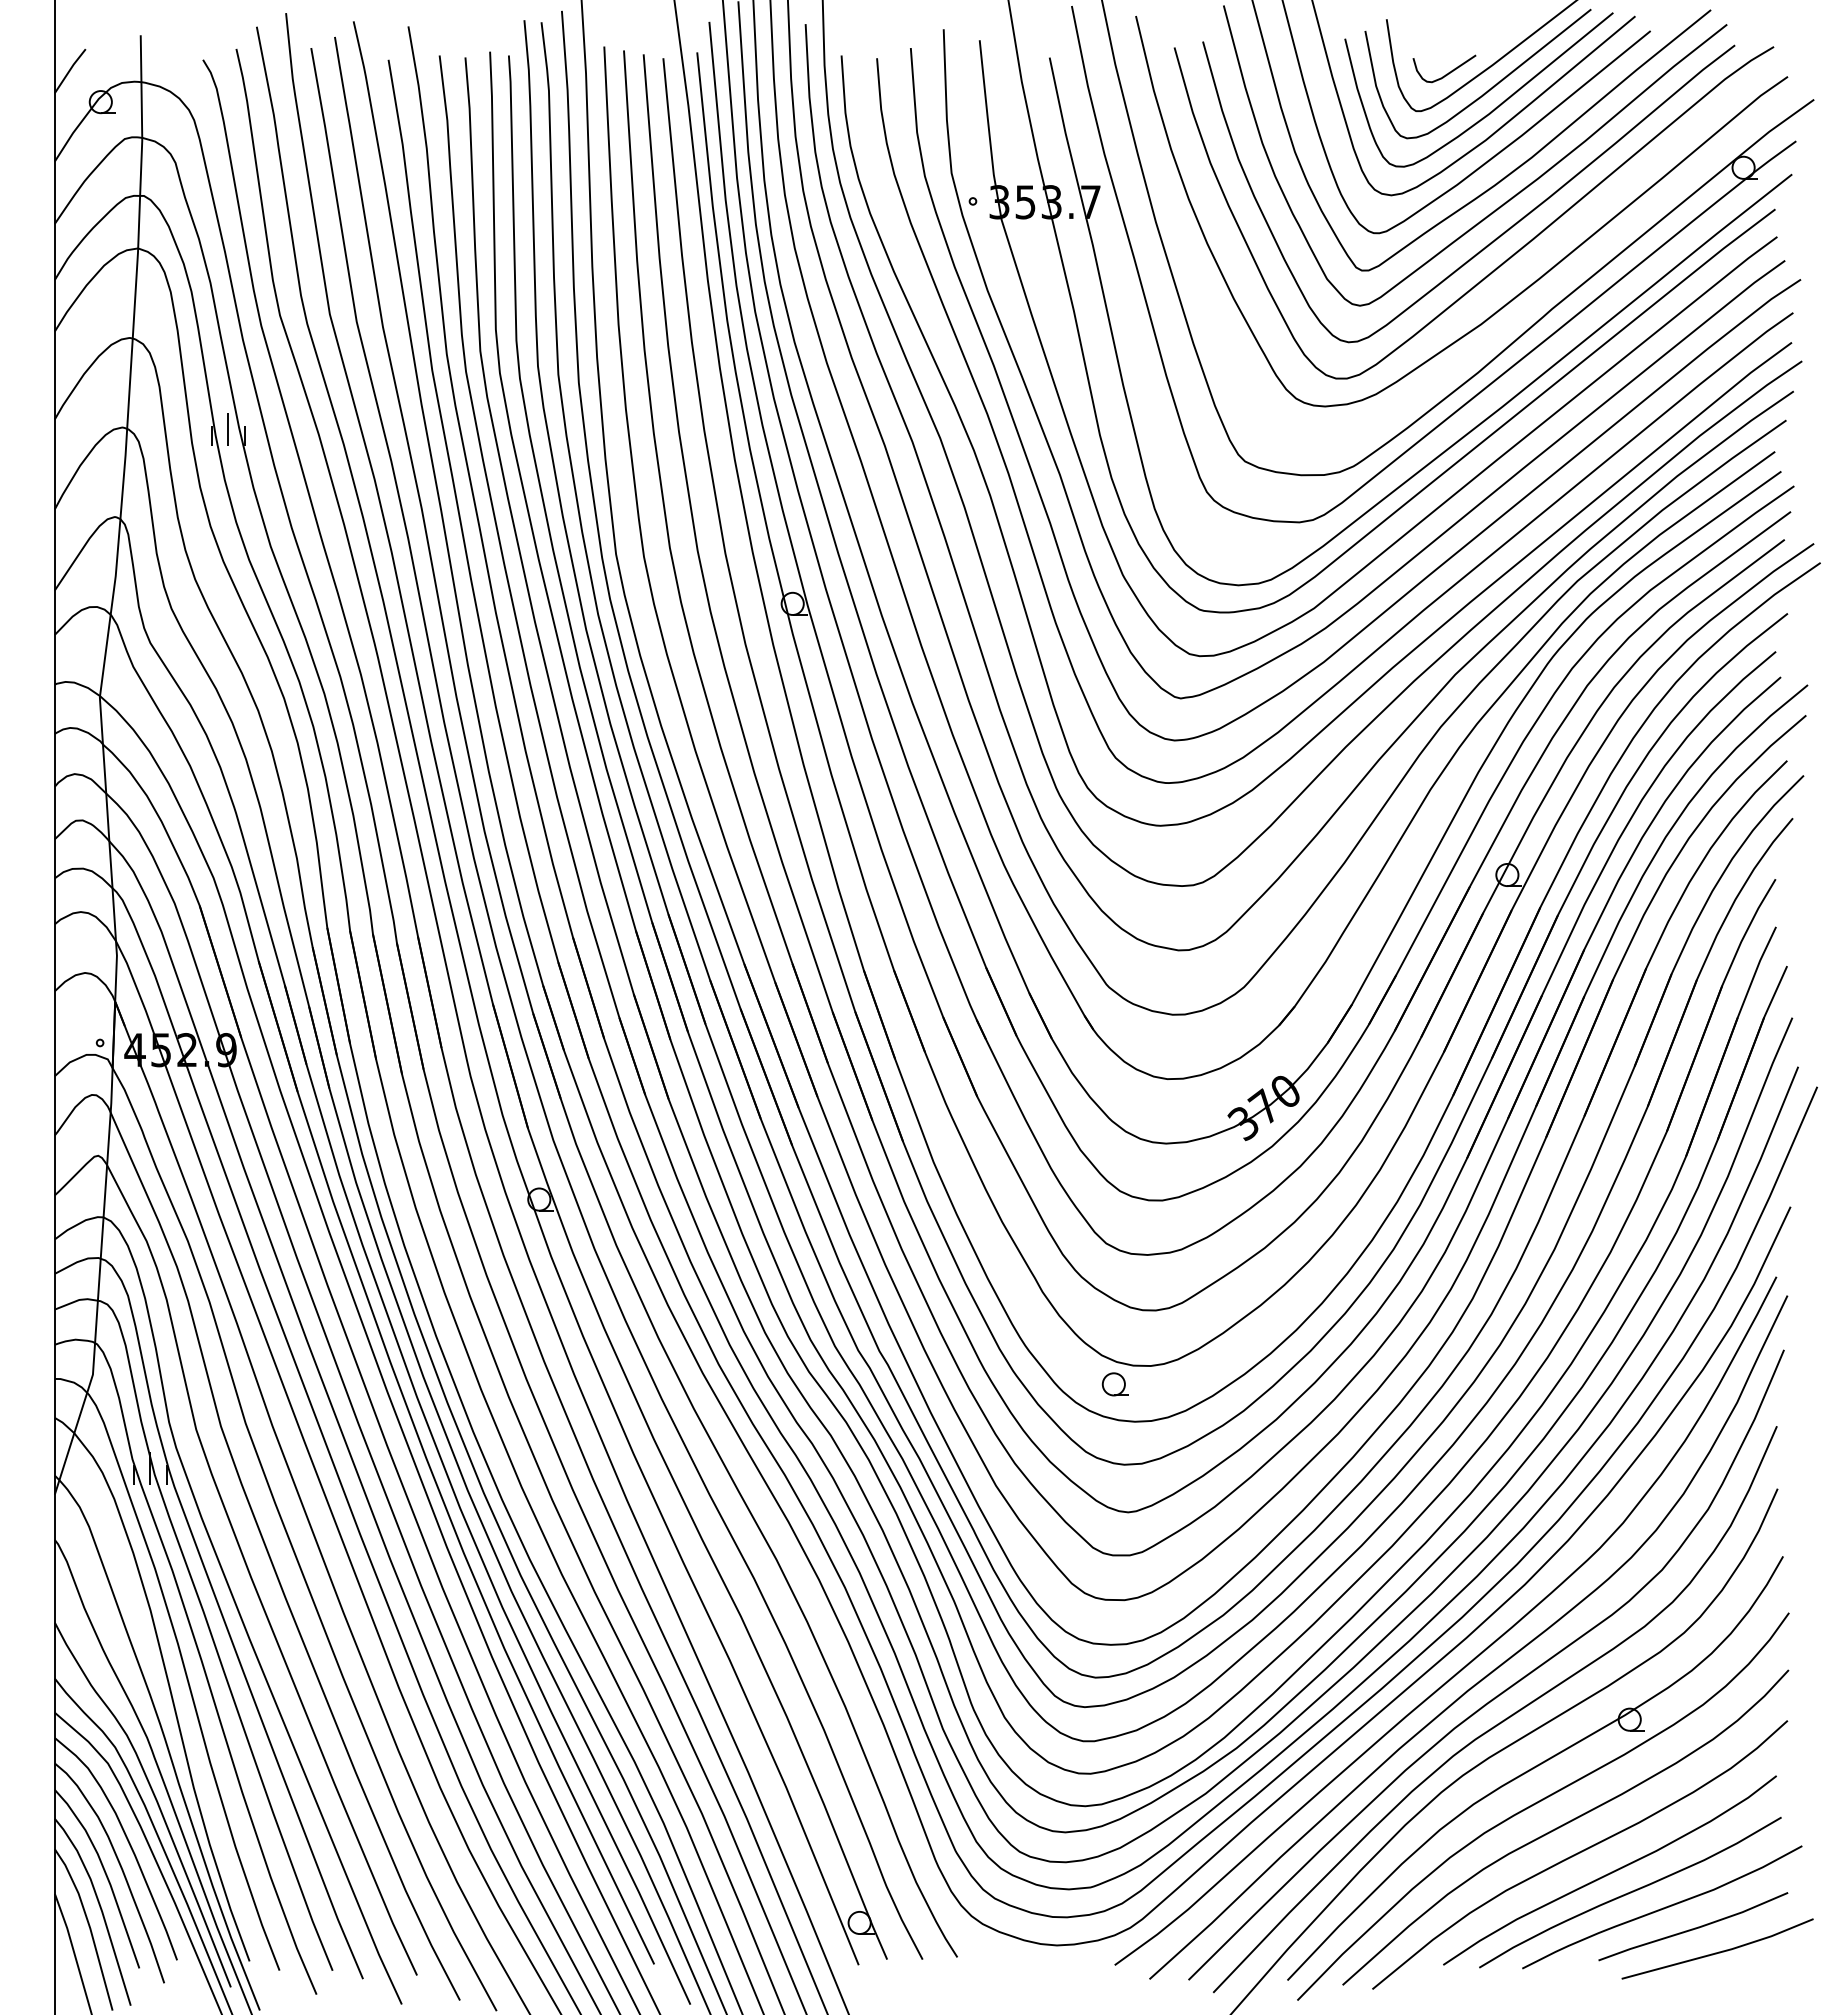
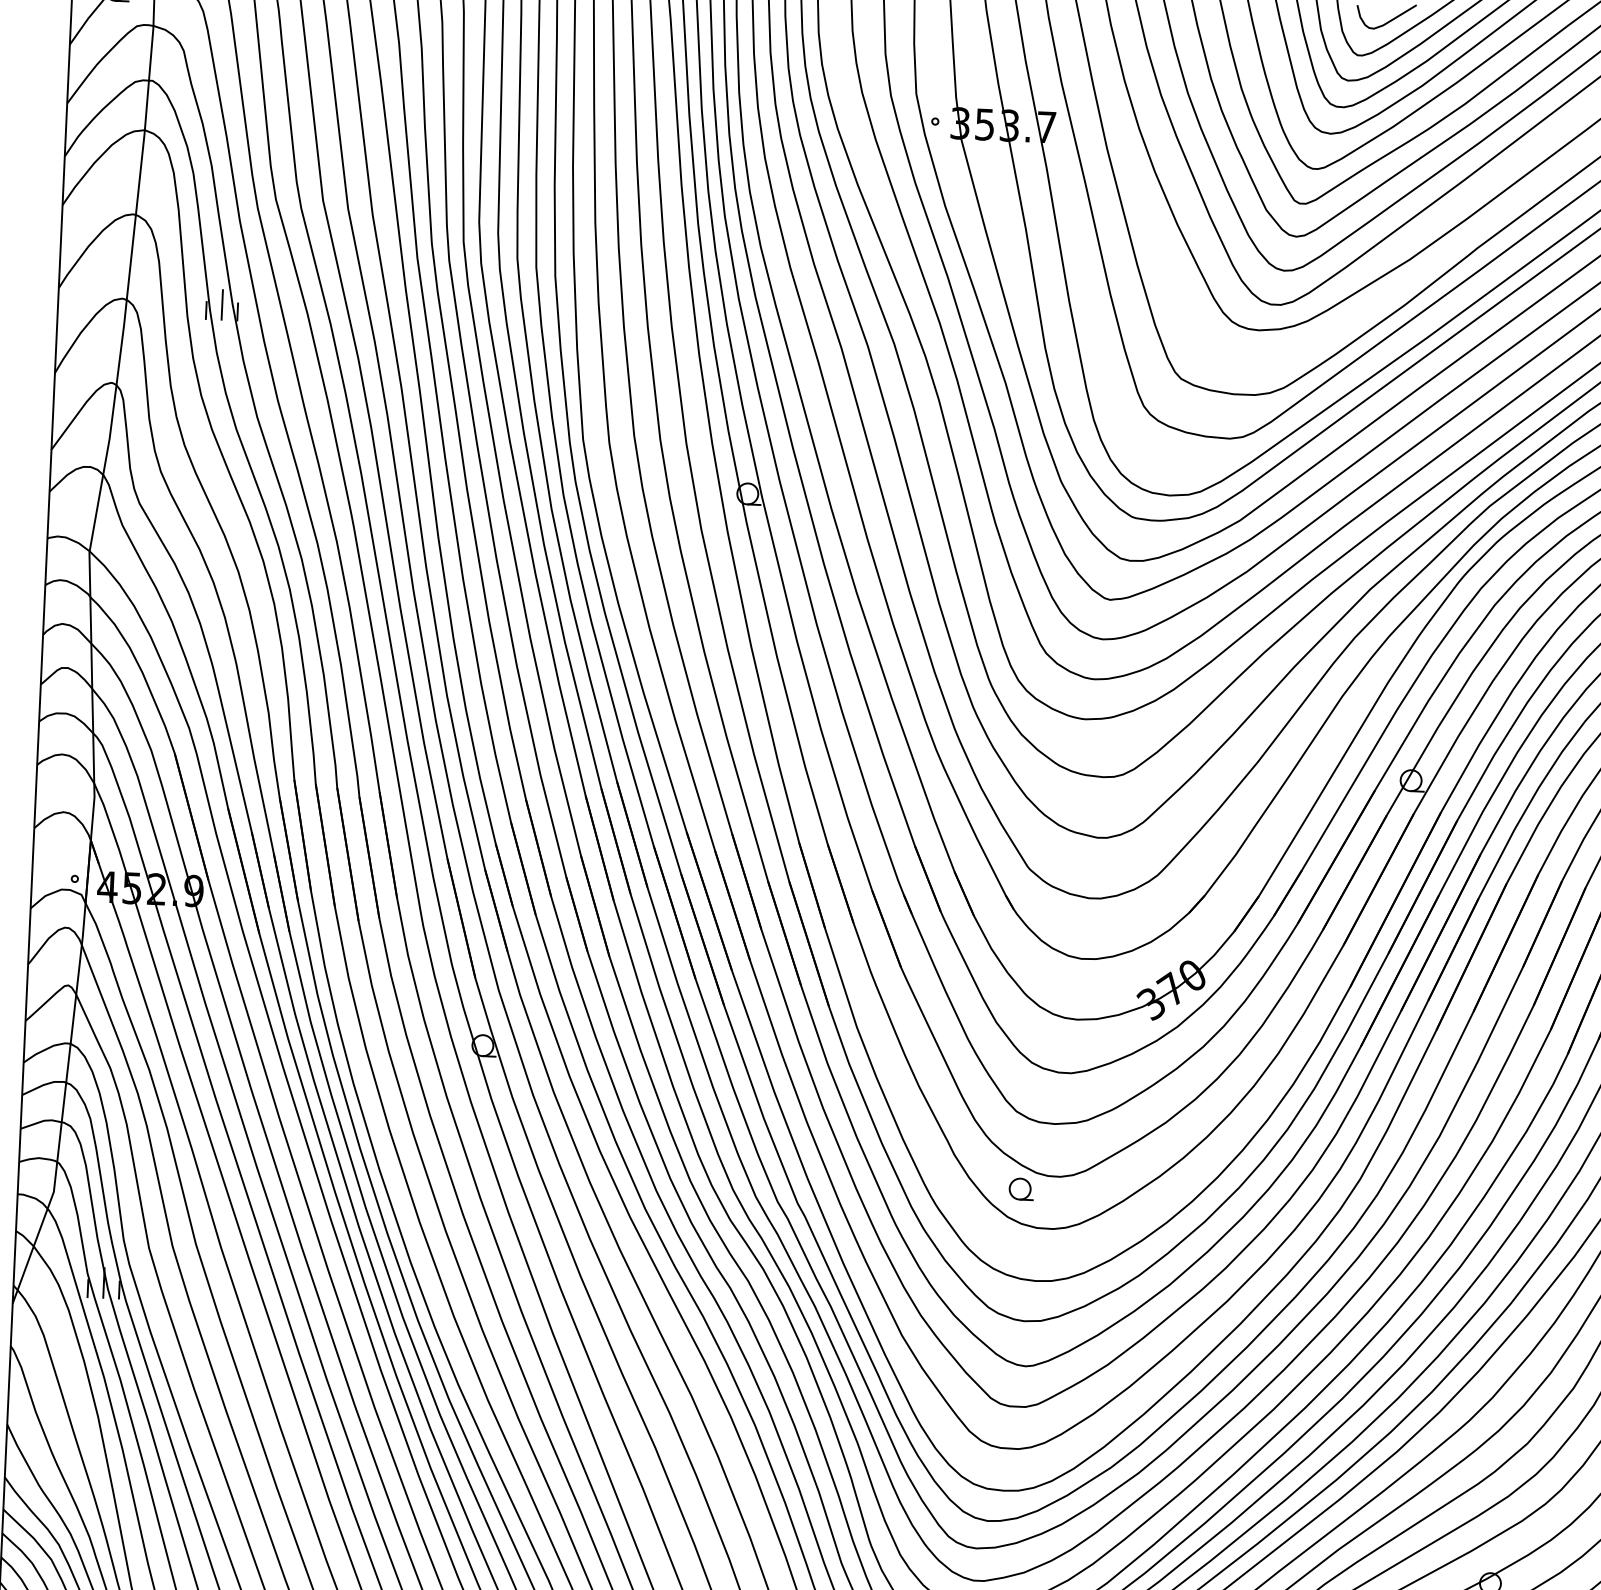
part: (1114, 1384) -> (1020, 1189), moved

